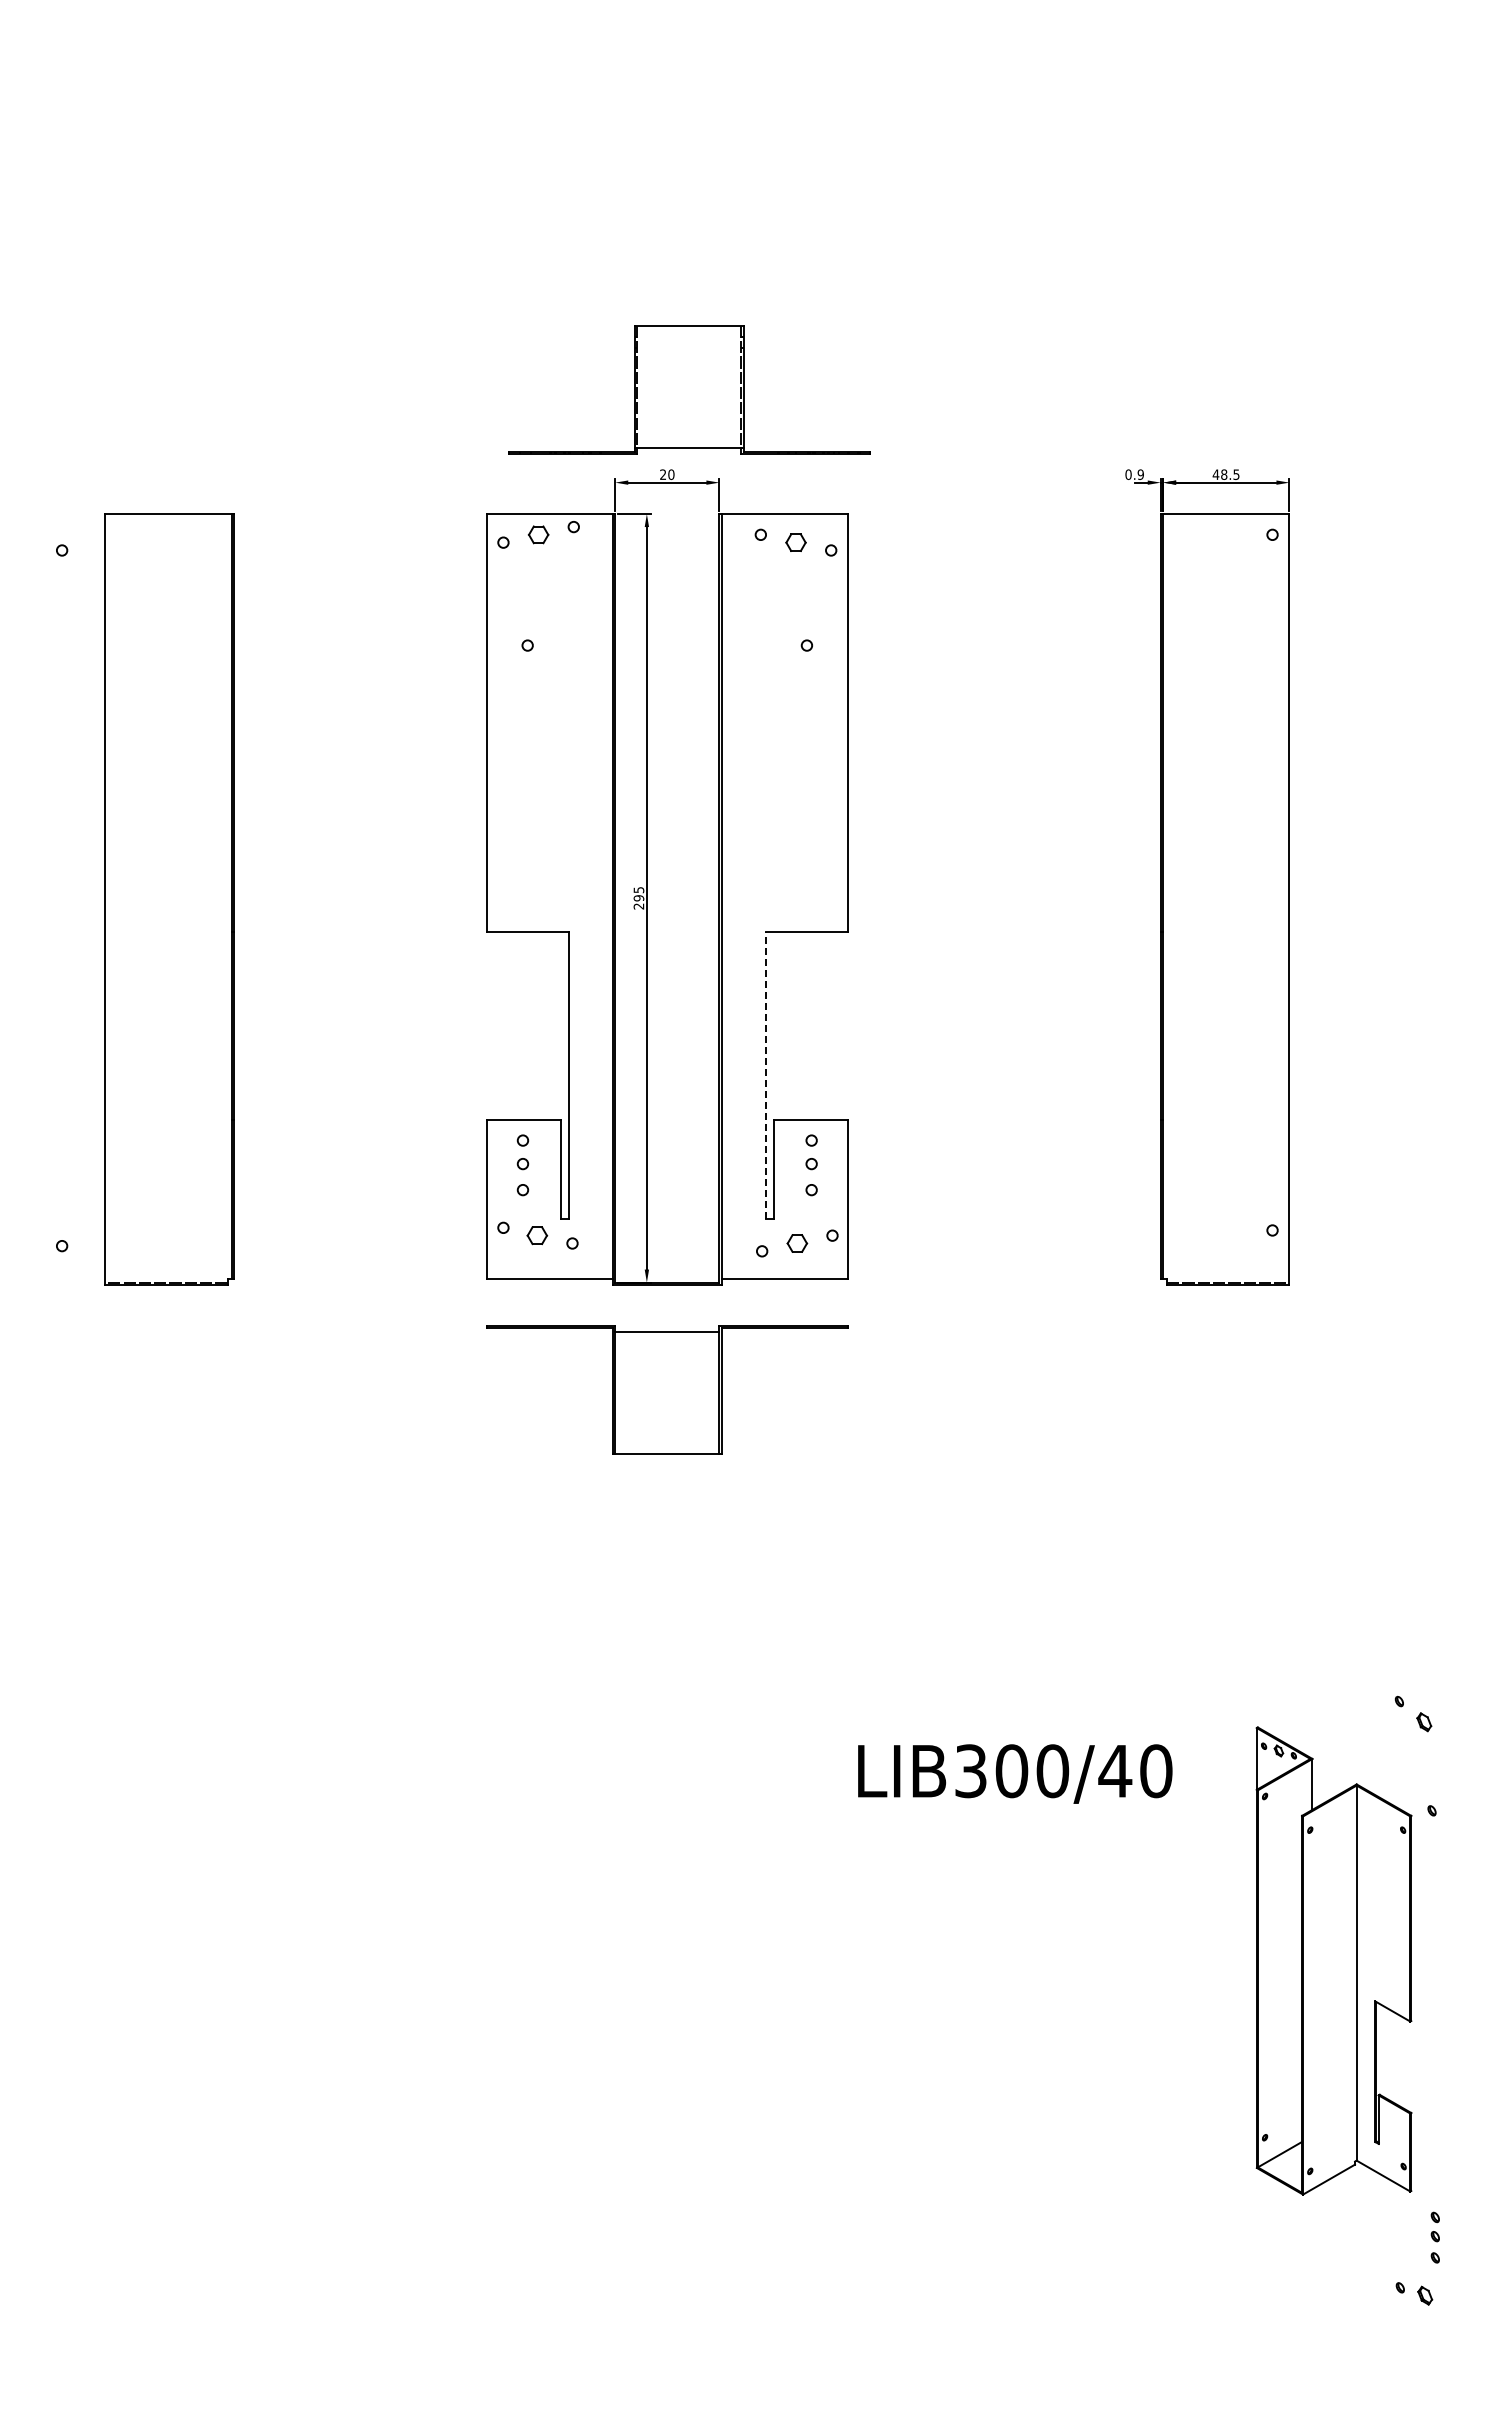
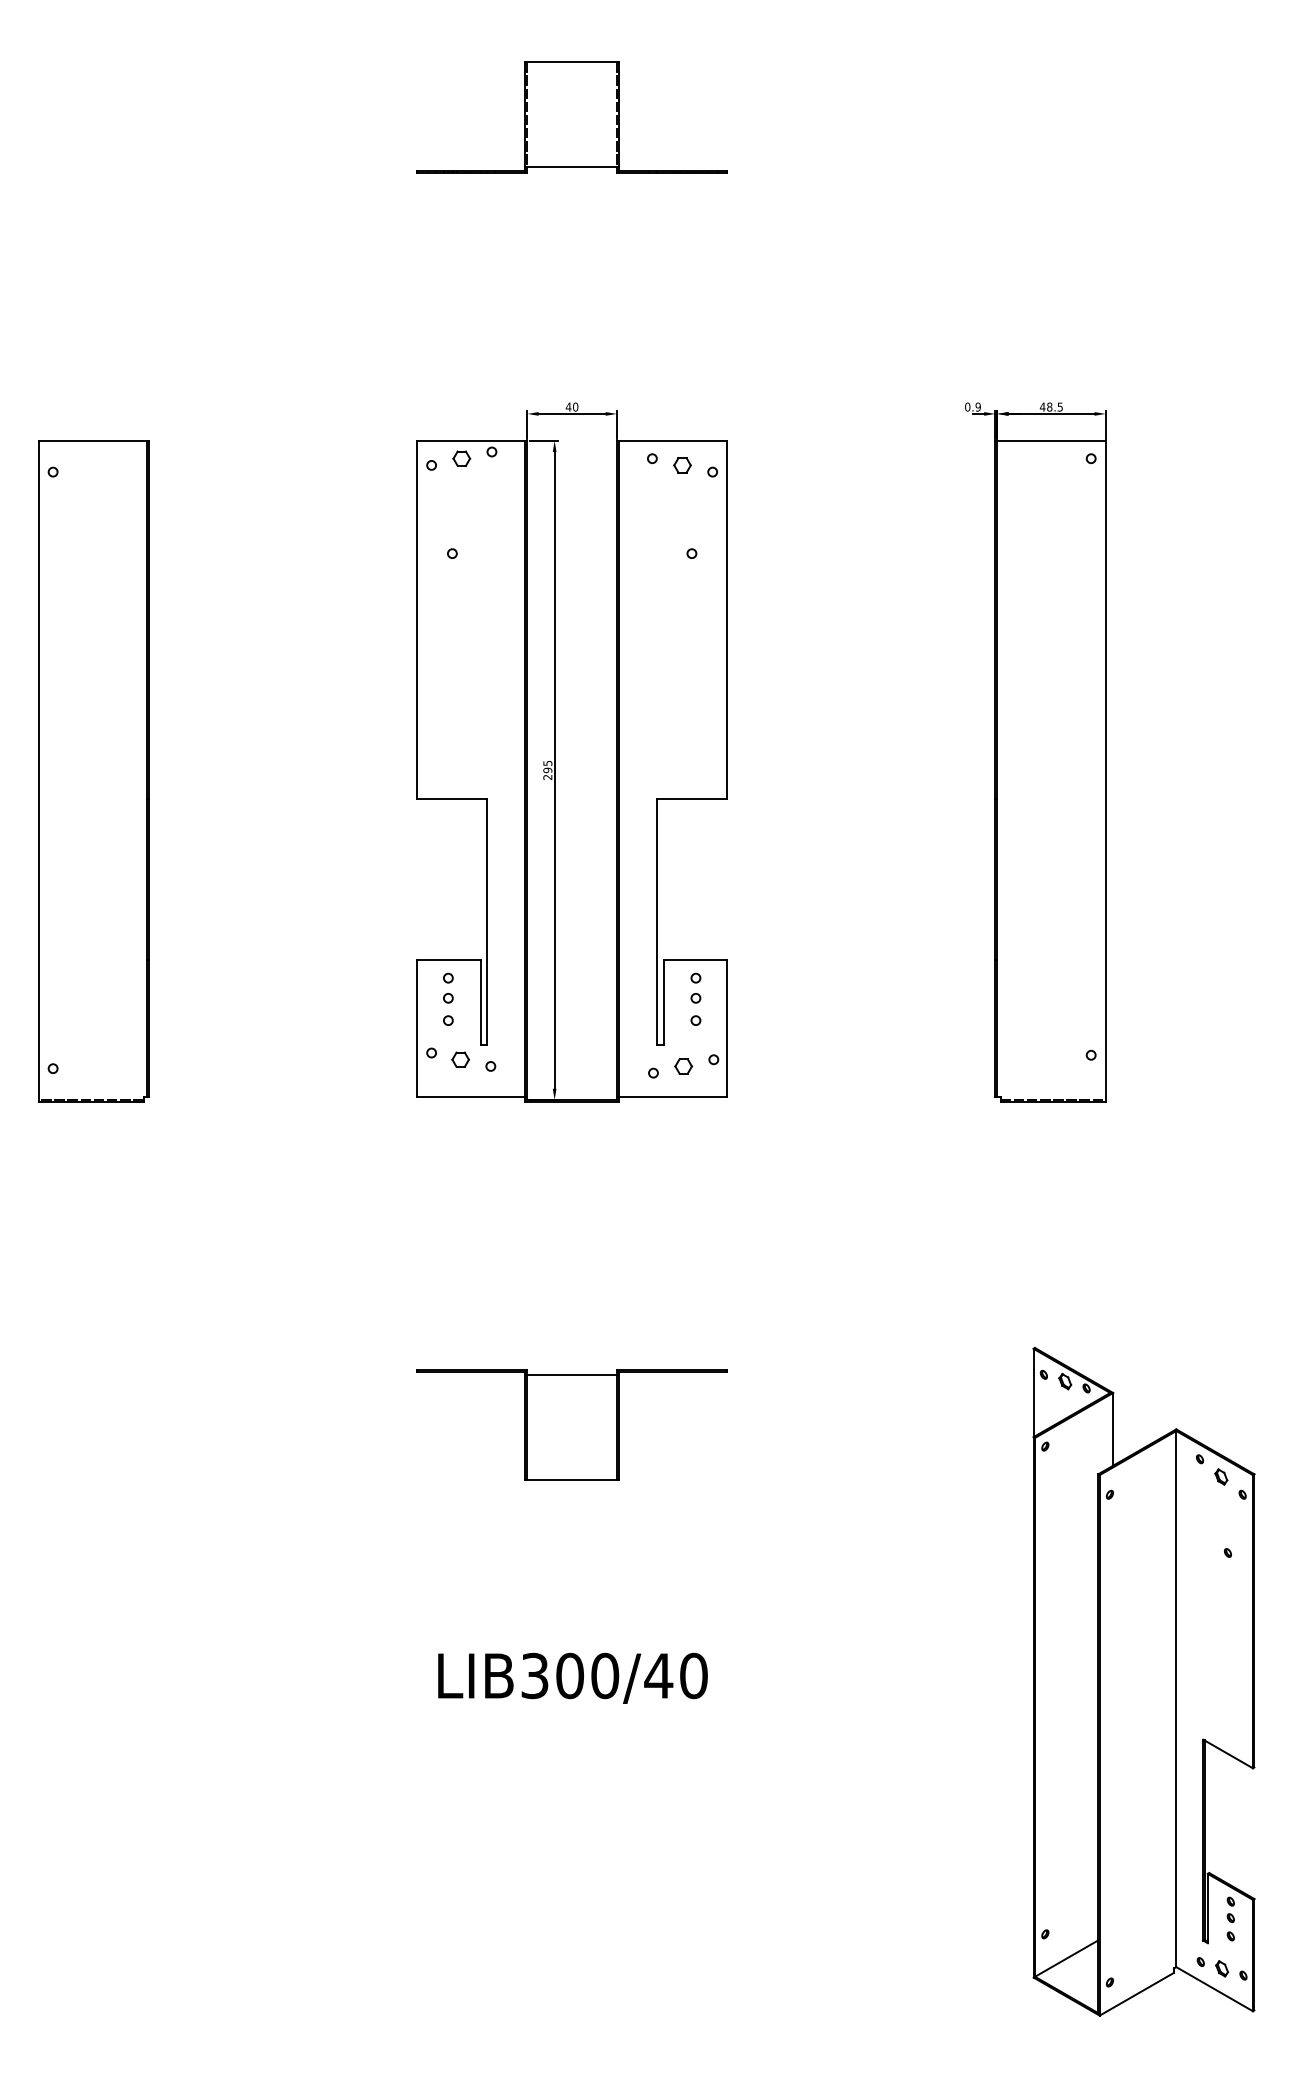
part: (689, 389) -> (572, 117), moved
text: (662, 474) -> (568, 406), 20 -> 40
part: (169, 899) -> (93, 771), moved
line: (766, 1074) -> (657, 921), dashed -> solid
part: (667, 1389) -> (572, 1424), moved
text: (1015, 1773) -> (573, 1677), moved
part: (1333, 1960) -> (1143, 1681), size x1.67

